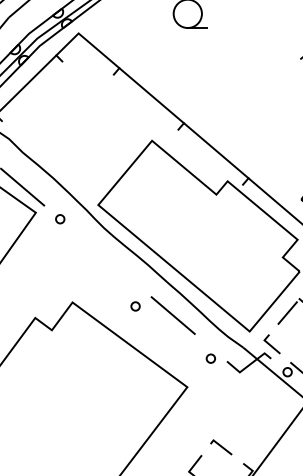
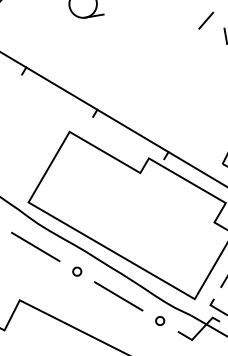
line: (97, 251) -> (35, 247), added
circle: (135, 306) -> (77, 271), moved
circle: (210, 358) -> (159, 320), moved

